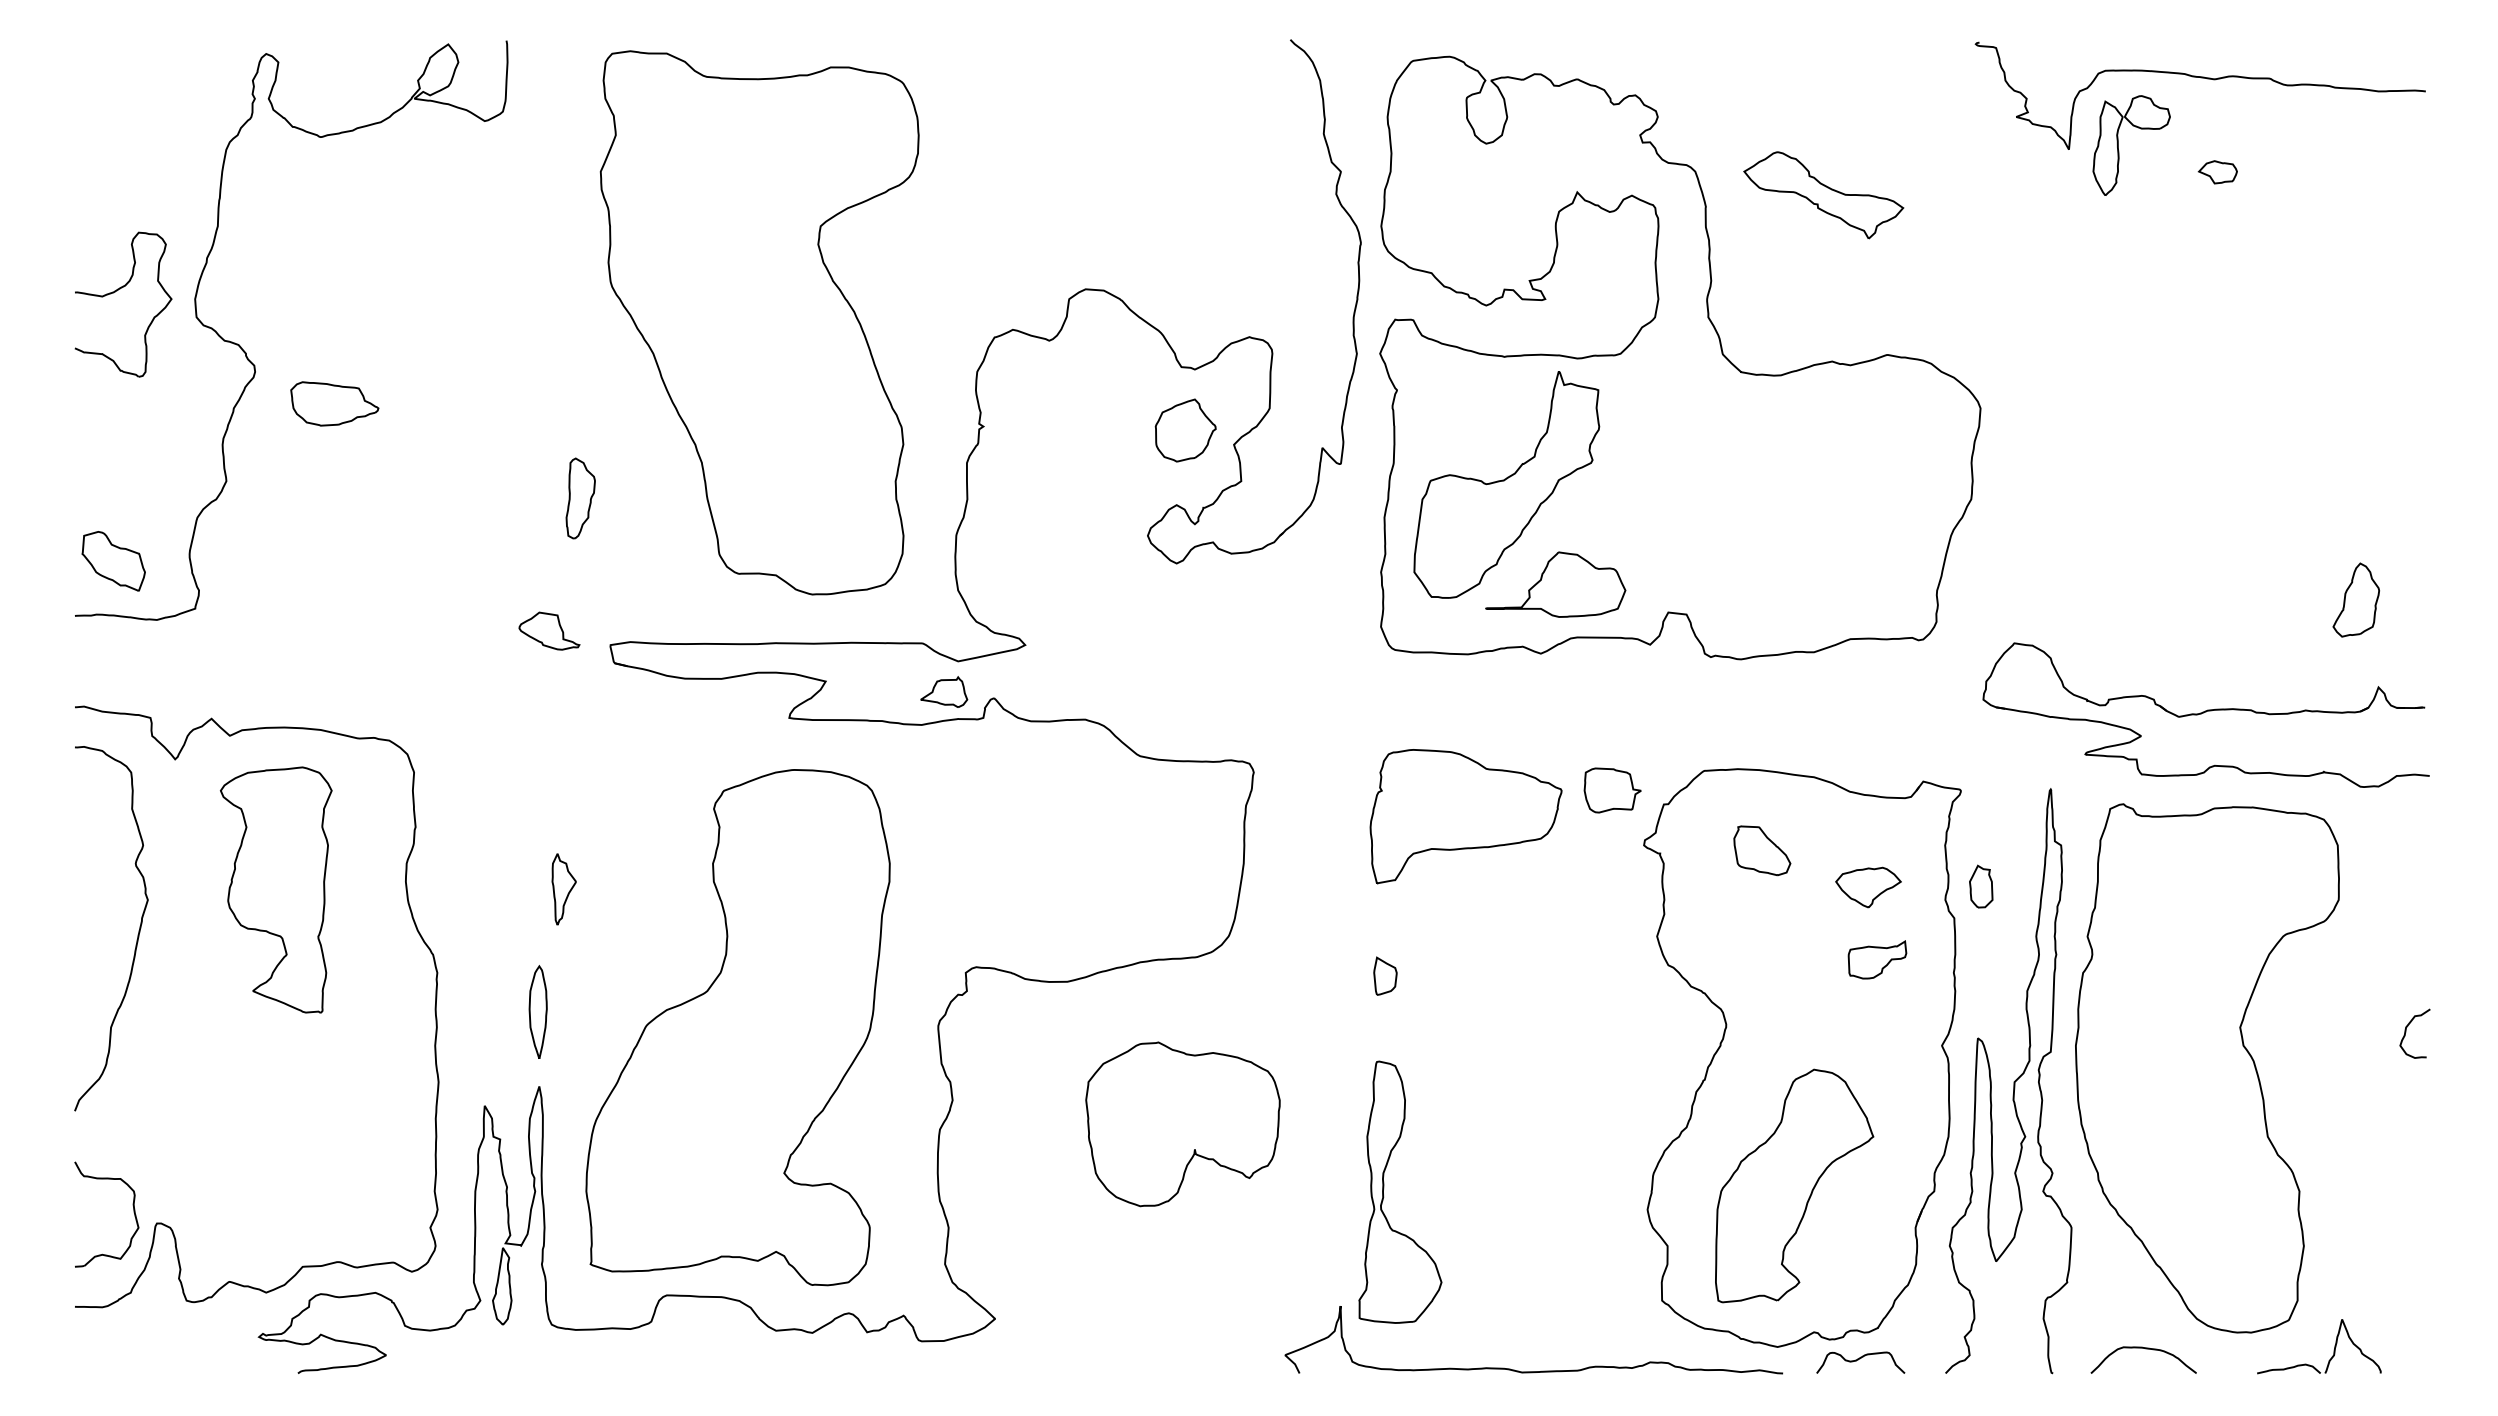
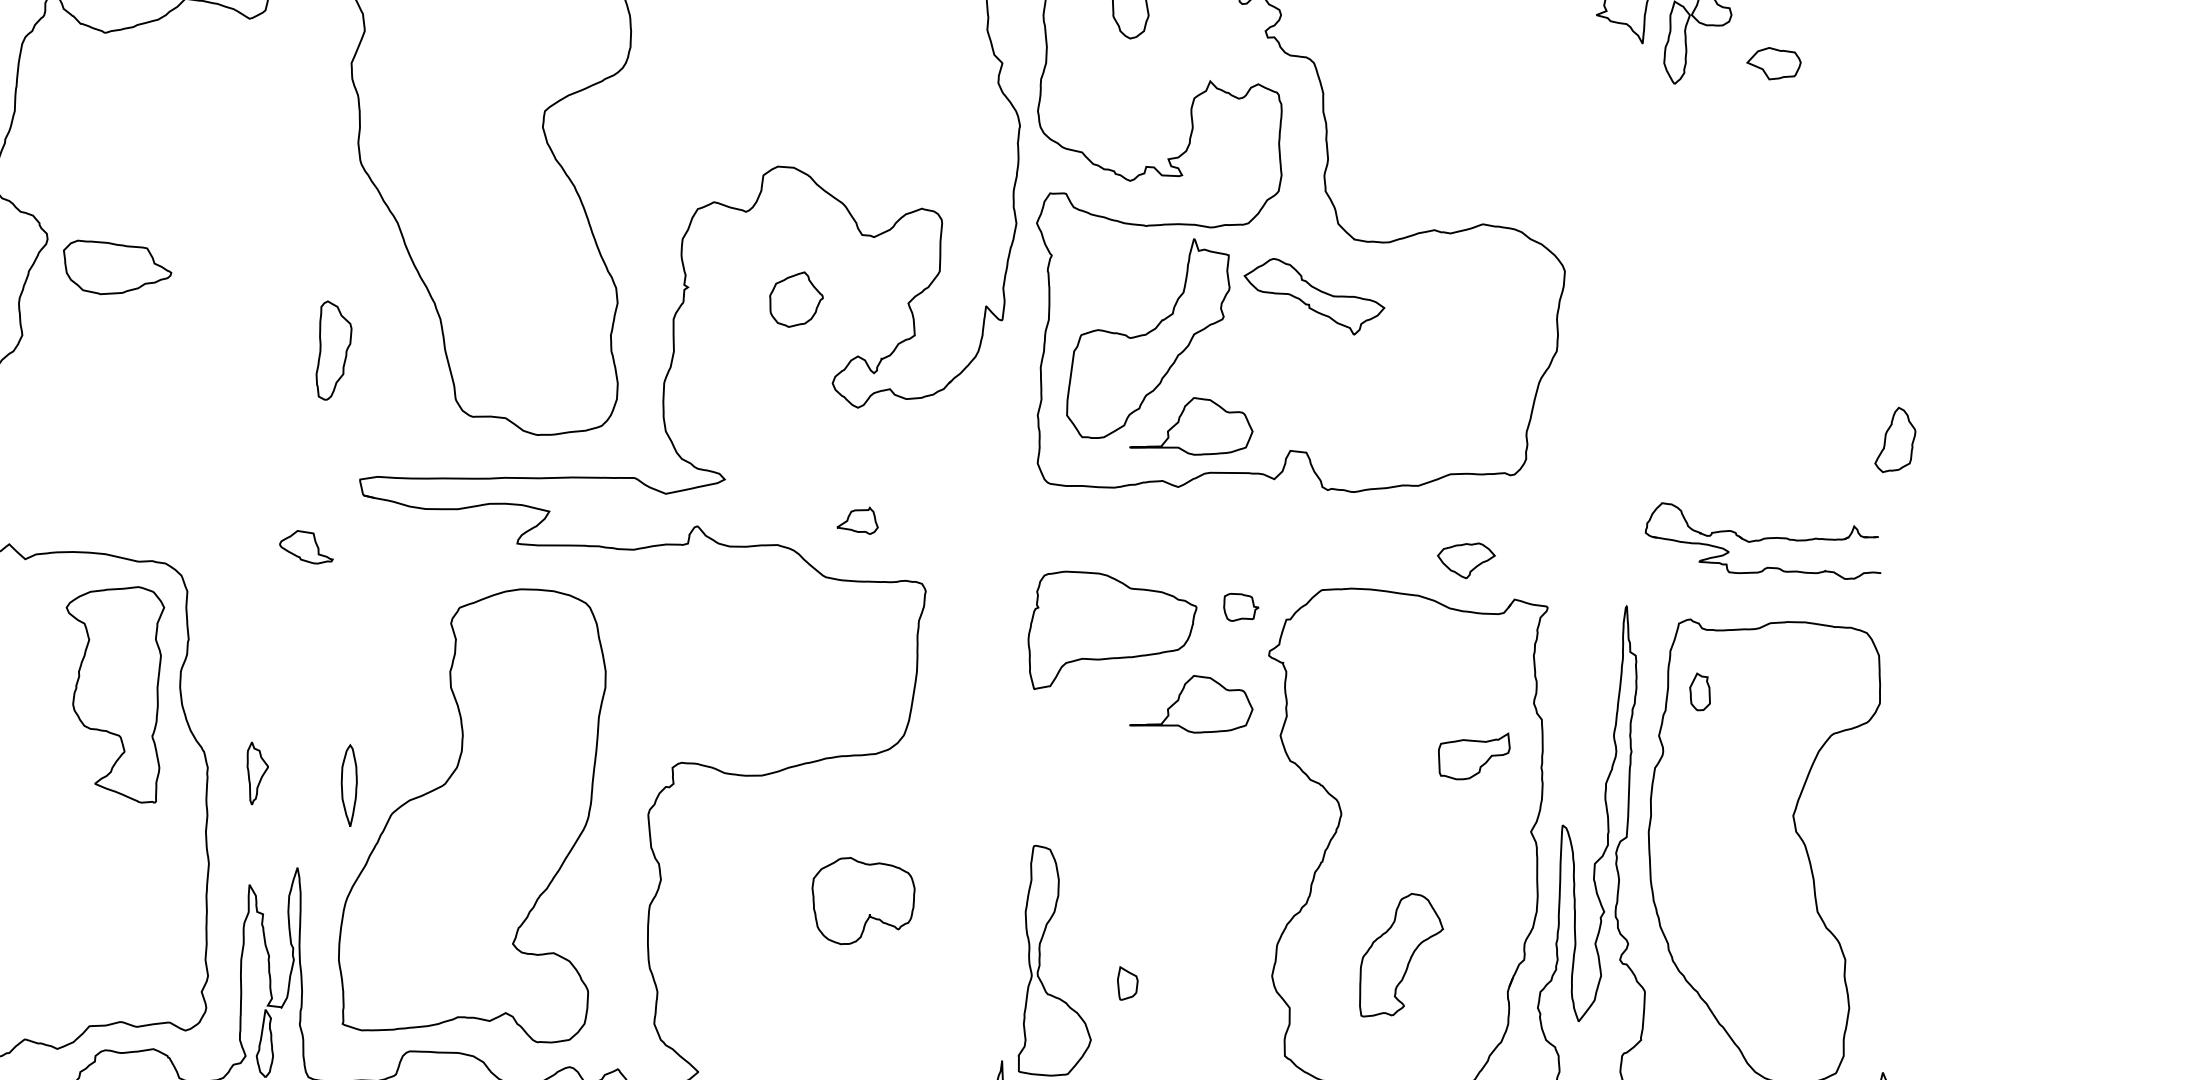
part: (2217, 172) -> (1773, 63), size x1.6
part: (1823, 195) -> (1314, 296), moved
part: (334, 403) -> (117, 267), size x1.4
part: (1185, 430) -> (796, 299), moved
part: (580, 498) -> (333, 350), size x1.4
part: (549, 630) -> (306, 546), moved
part: (944, 691) -> (857, 520), moved
part: (2205, 714) -> (1762, 540), size x0.6
part: (1612, 790) -> (1241, 607), size x0.7
part: (1762, 850) -> (1373, 660), removed
part: (1981, 886) -> (1700, 691), moved
part: (1868, 887) -> (1466, 560), moved
part: (276, 889) -> (115, 694), moved
part: (563, 889) -> (257, 773), moved
part: (1555, 900) -> (1191, 704), added
part: (1877, 959) -> (1474, 756), size x1.4
part: (1385, 975) -> (1127, 982), moved
part: (537, 1011) -> (348, 785), moved
curve: (2406, 1032) -> (1939, 820), removed
part: (1182, 1124) -> (863, 901), size x0.6
part: (1794, 1185) -> (1401, 954), size x0.6

